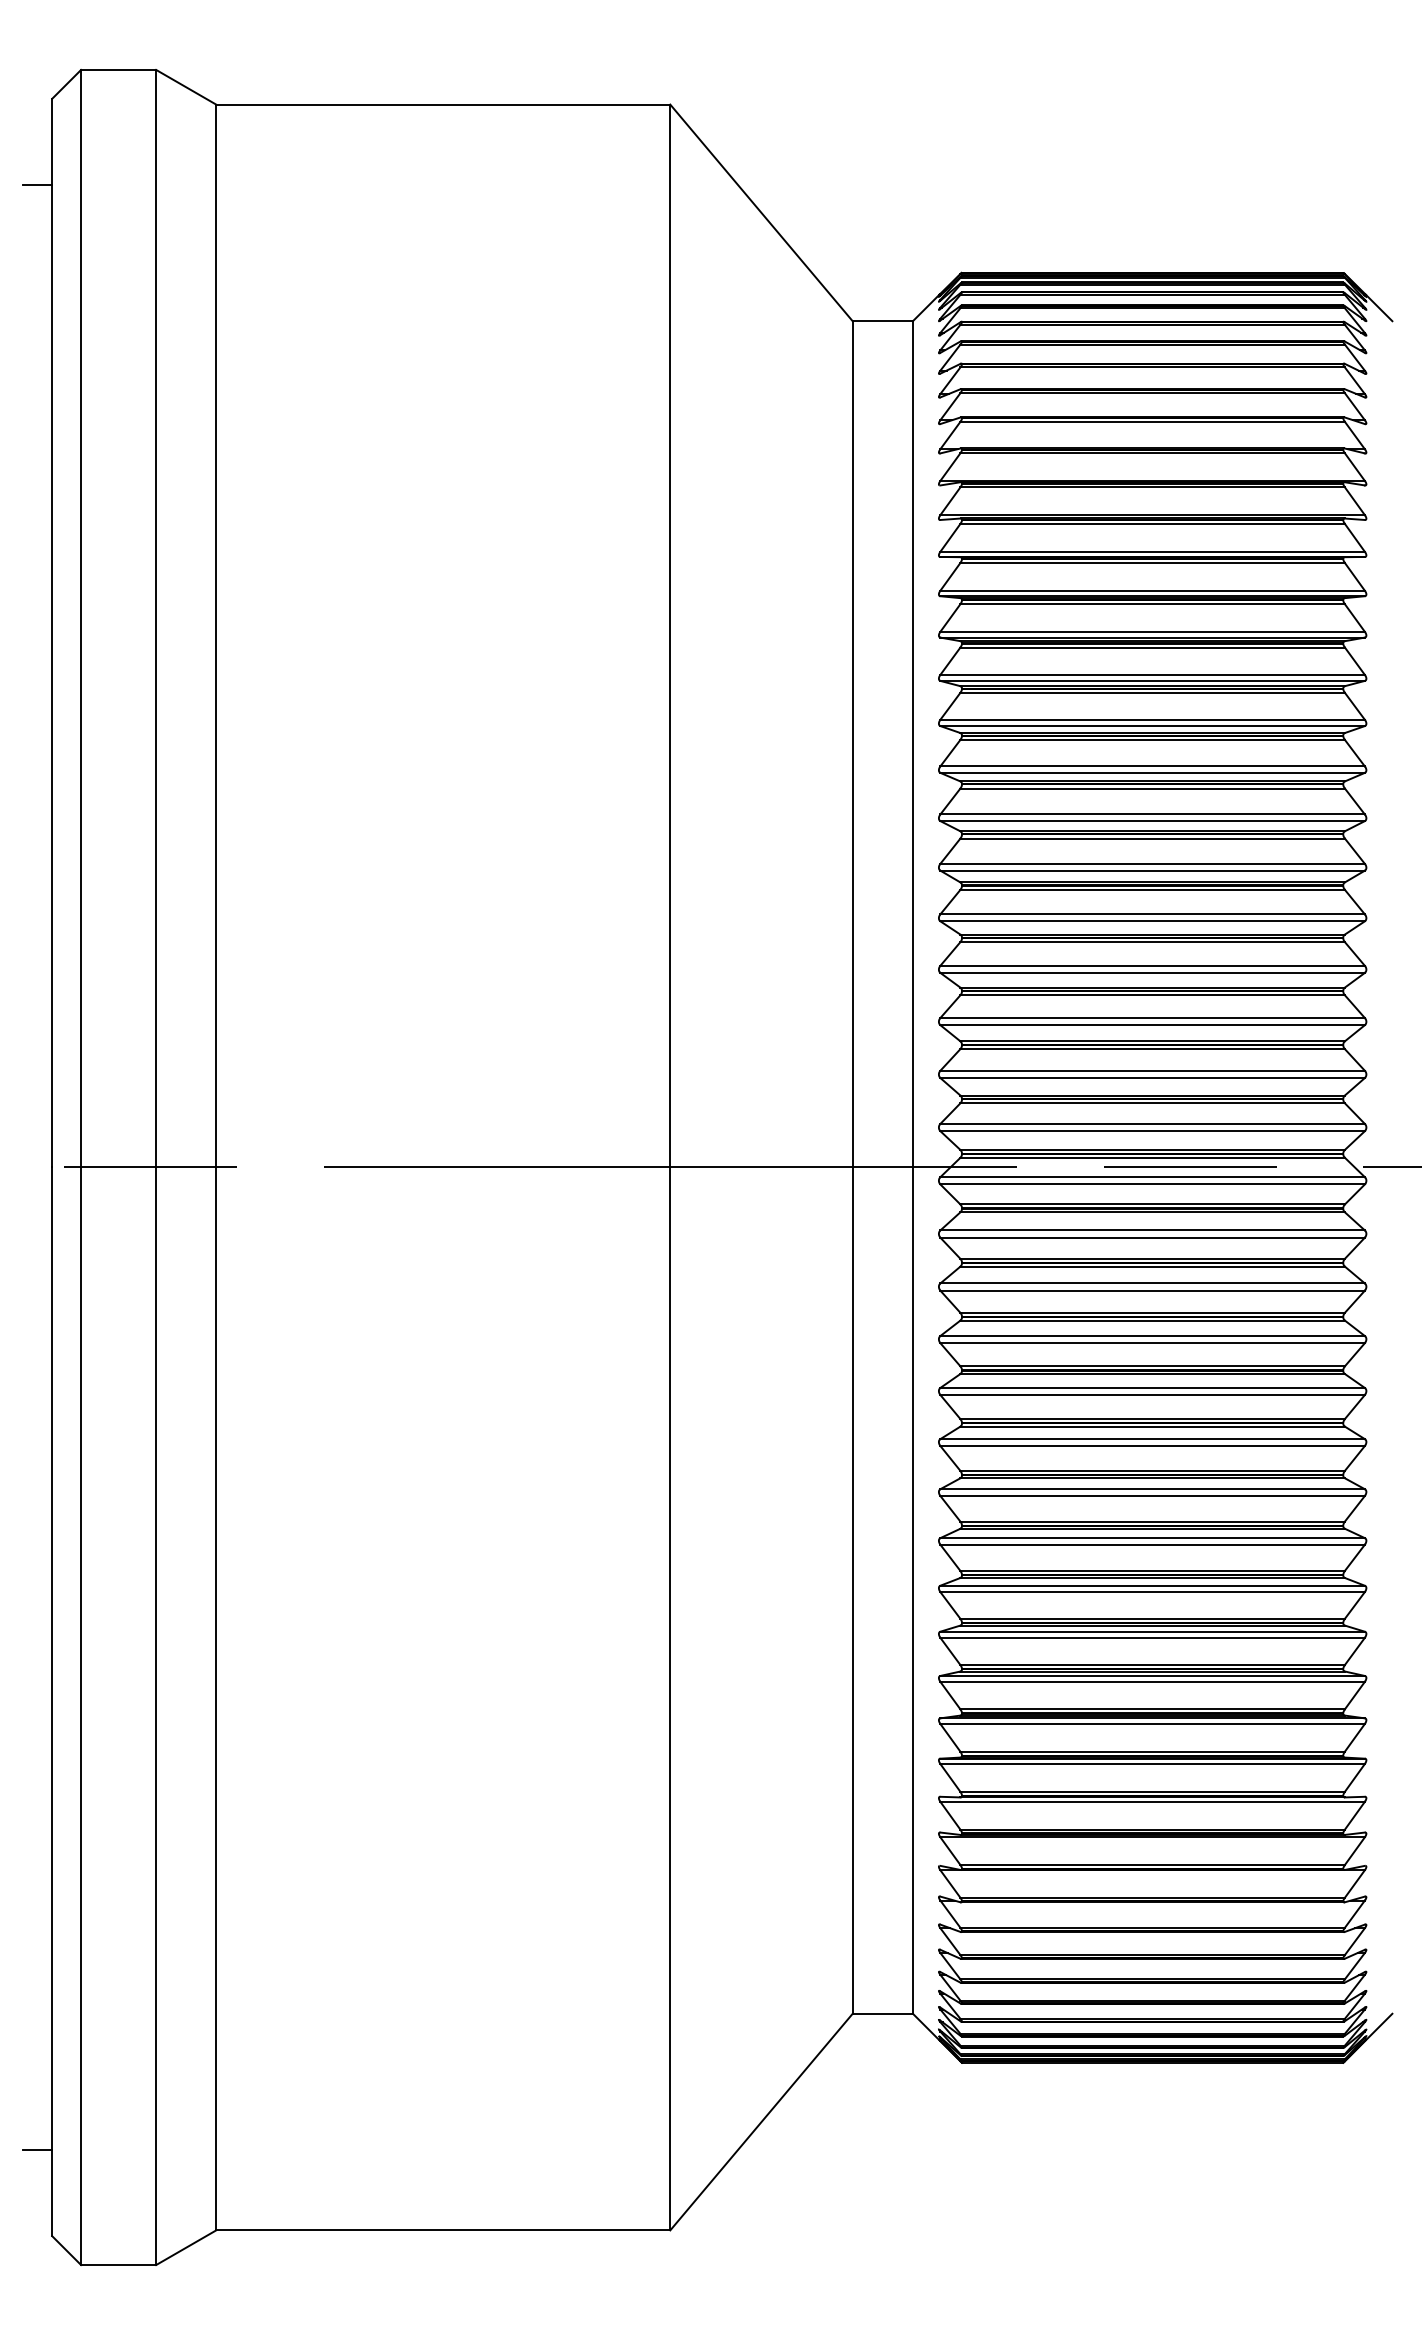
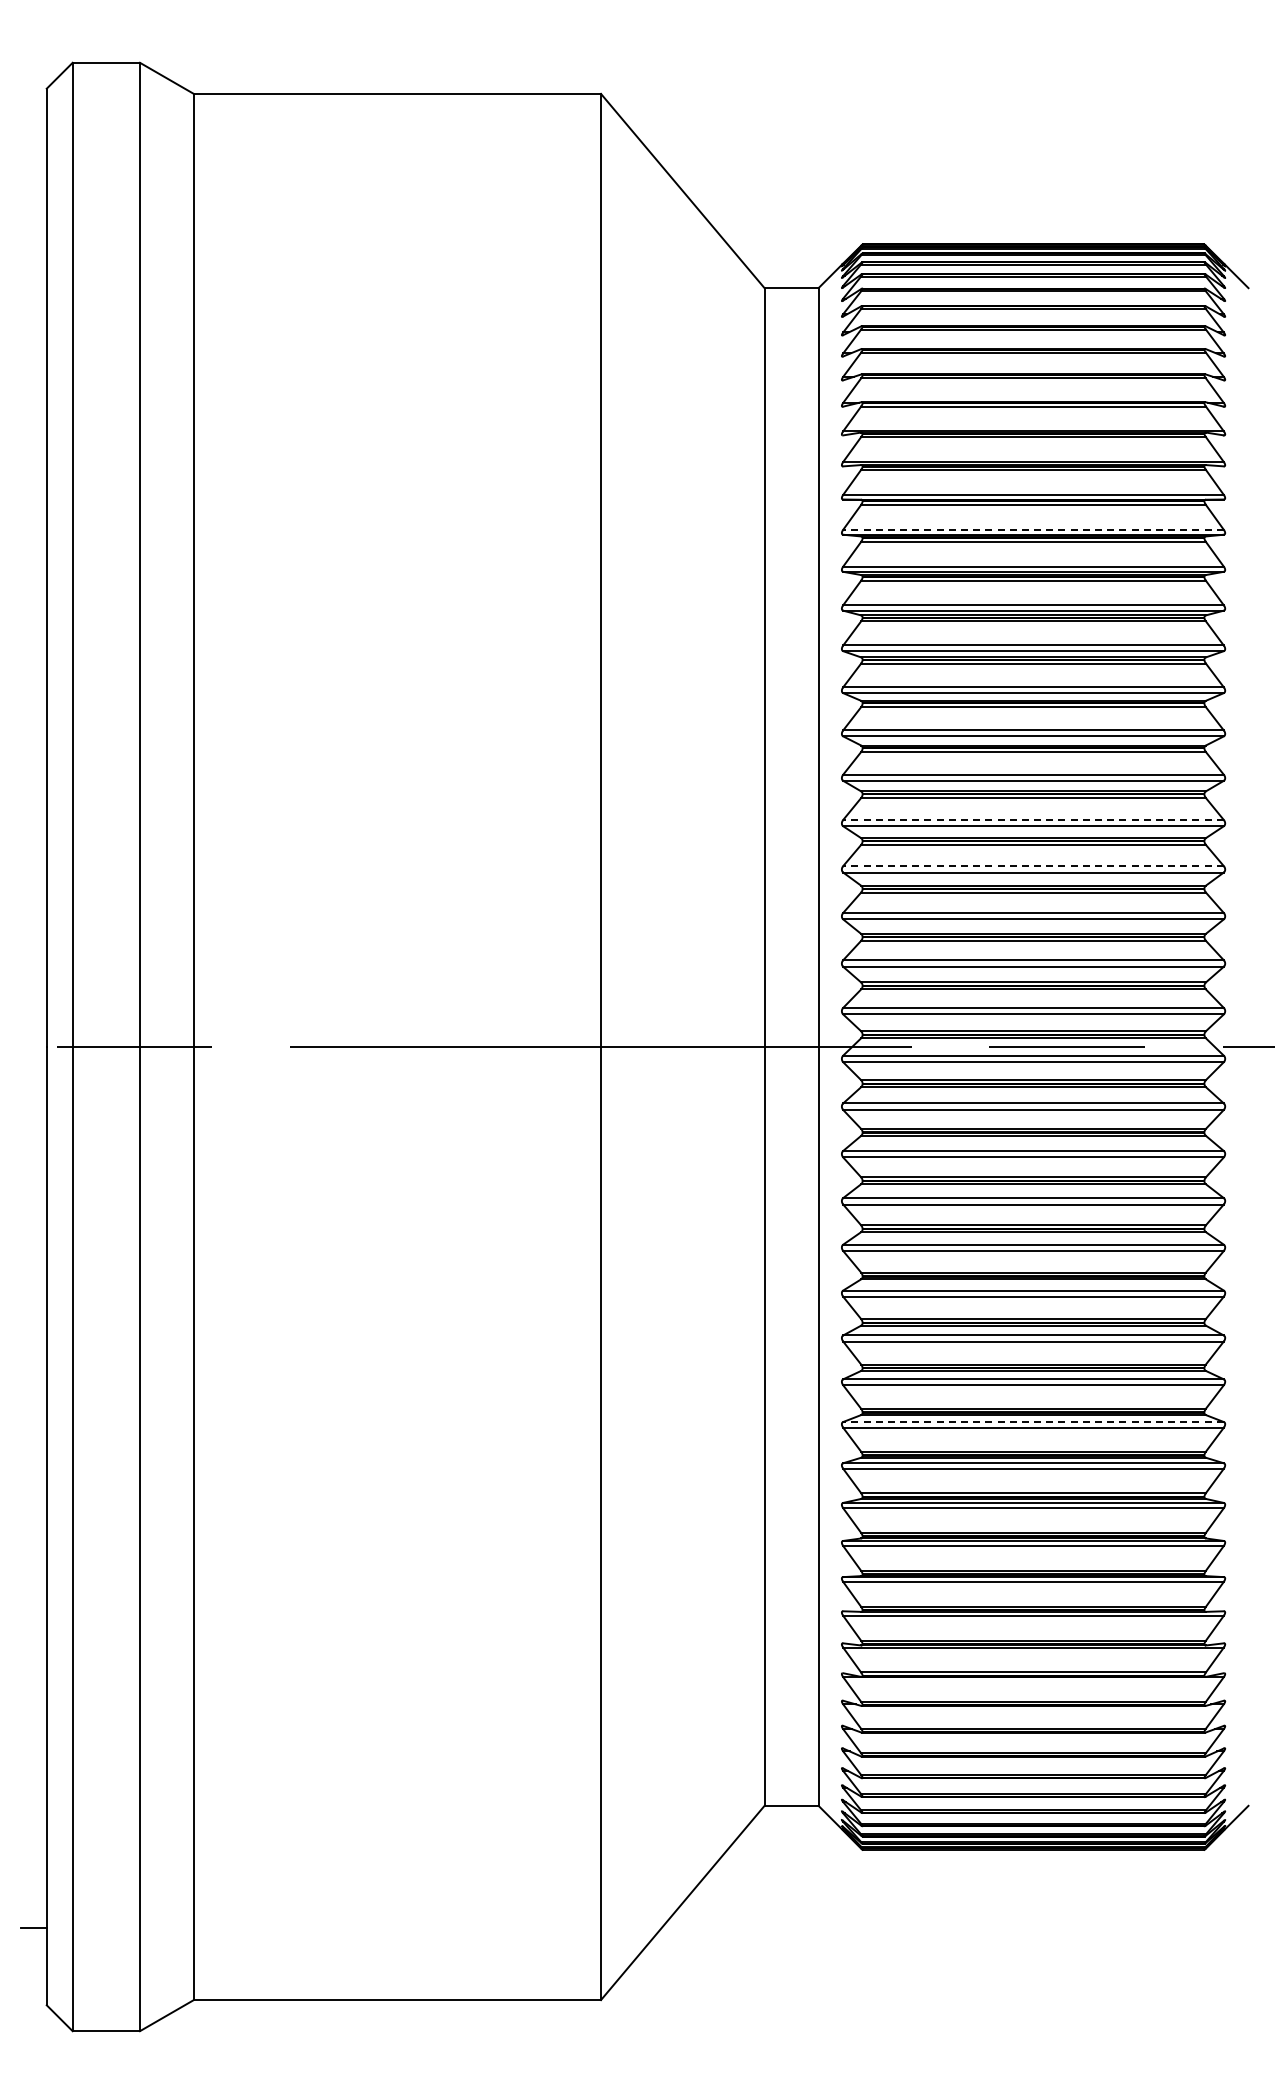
line: (37, 185) -> (33, 166), removed
line: (1152, 590) -> (1033, 529), solid -> dashed
line: (1152, 913) -> (1033, 819), solid -> dashed
line: (1152, 966) -> (1033, 866), solid -> dashed
line: (1152, 1586) -> (1033, 1422), solid -> dashed

